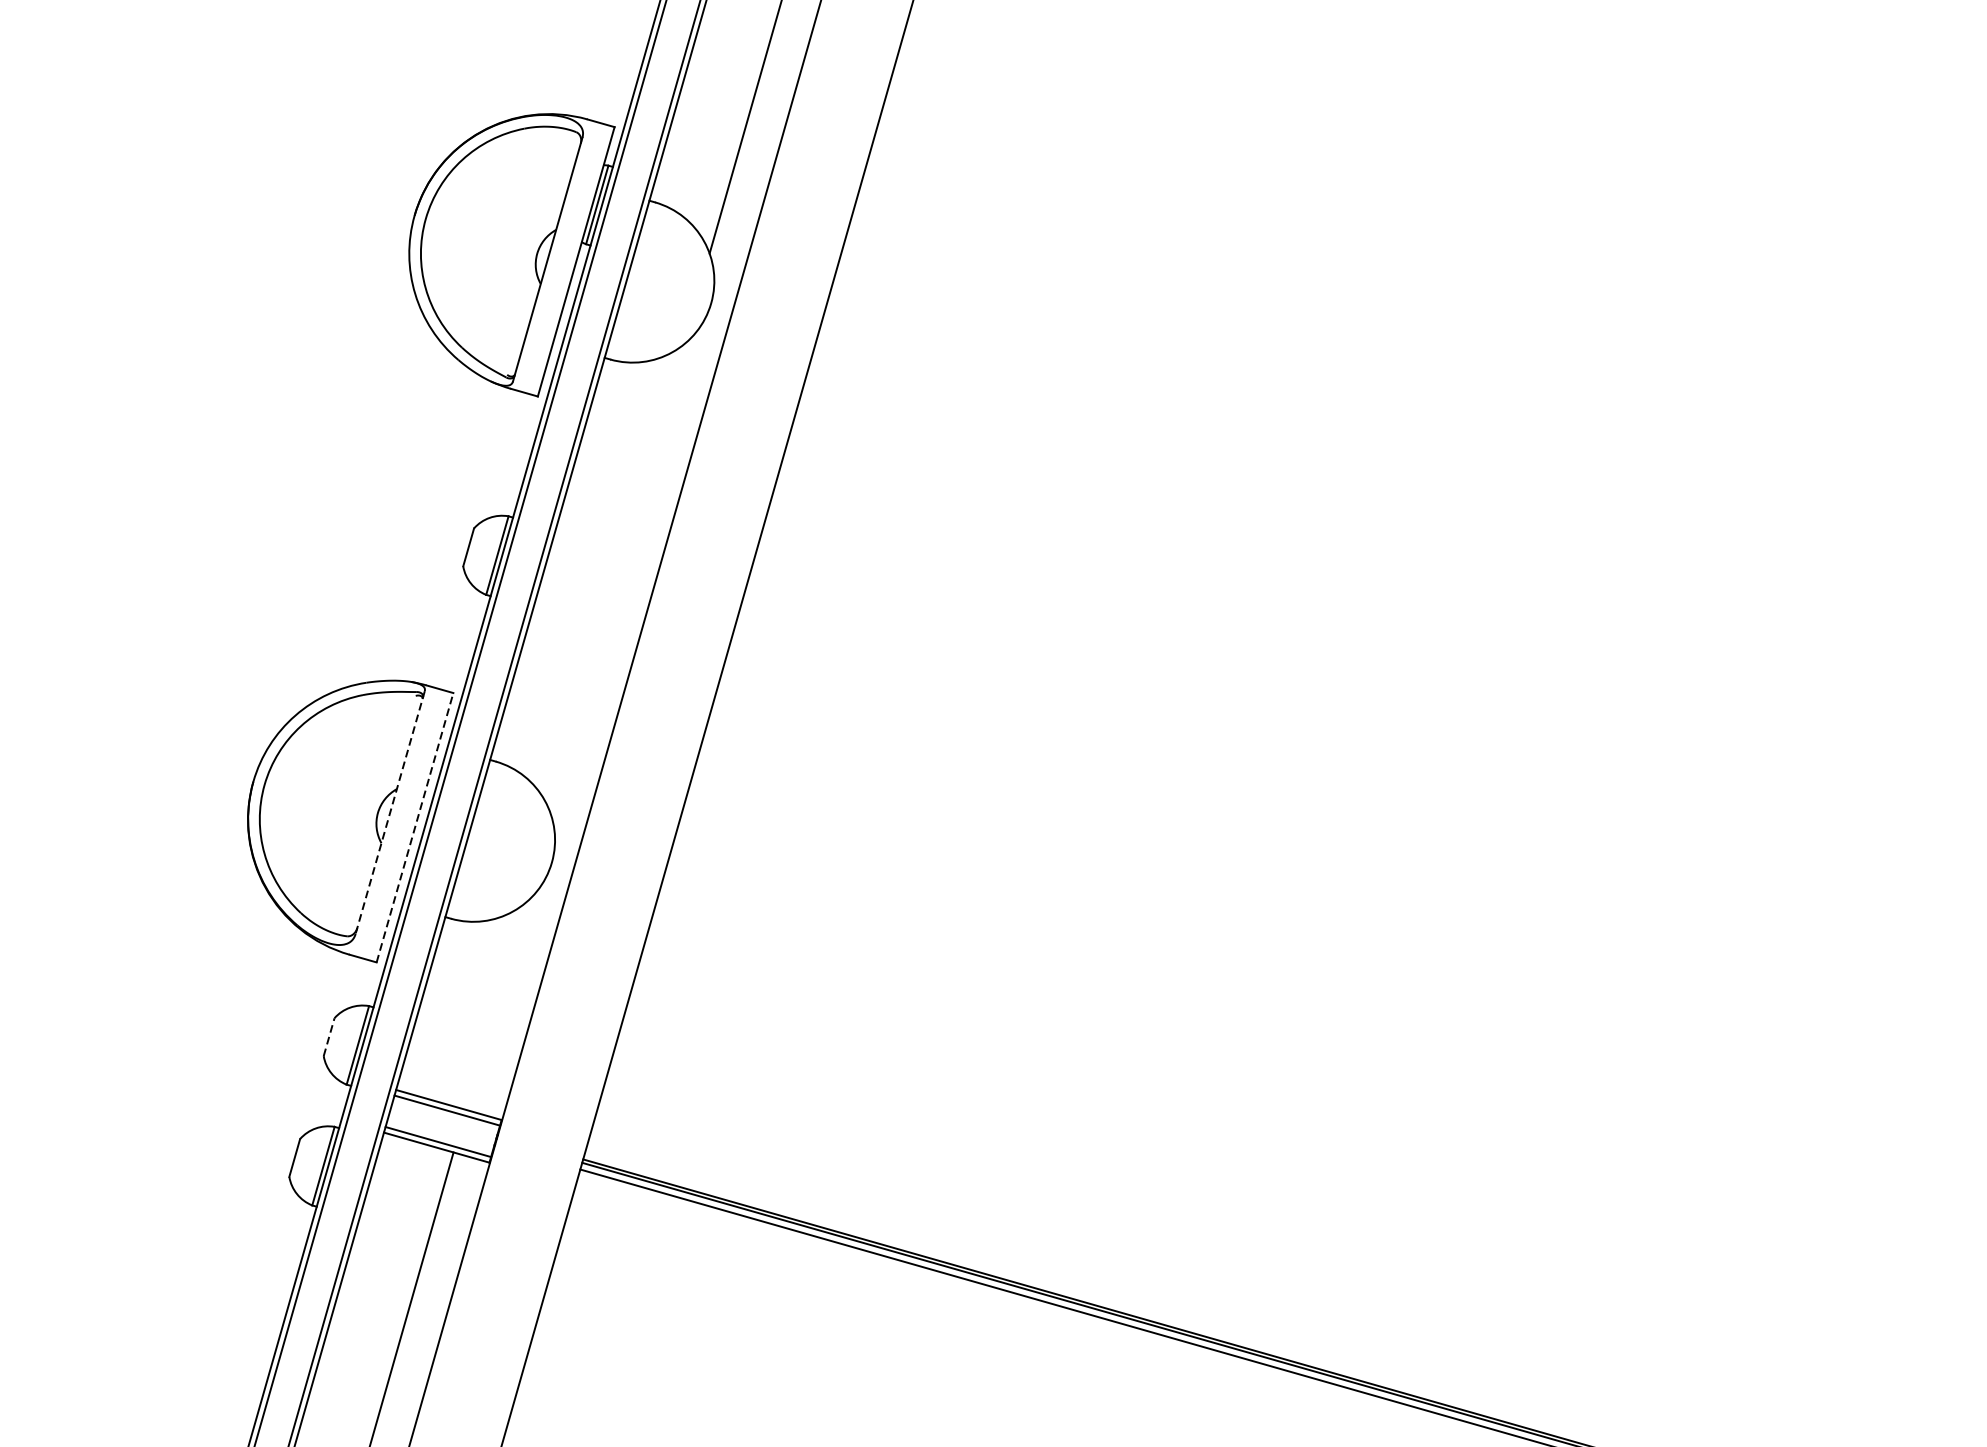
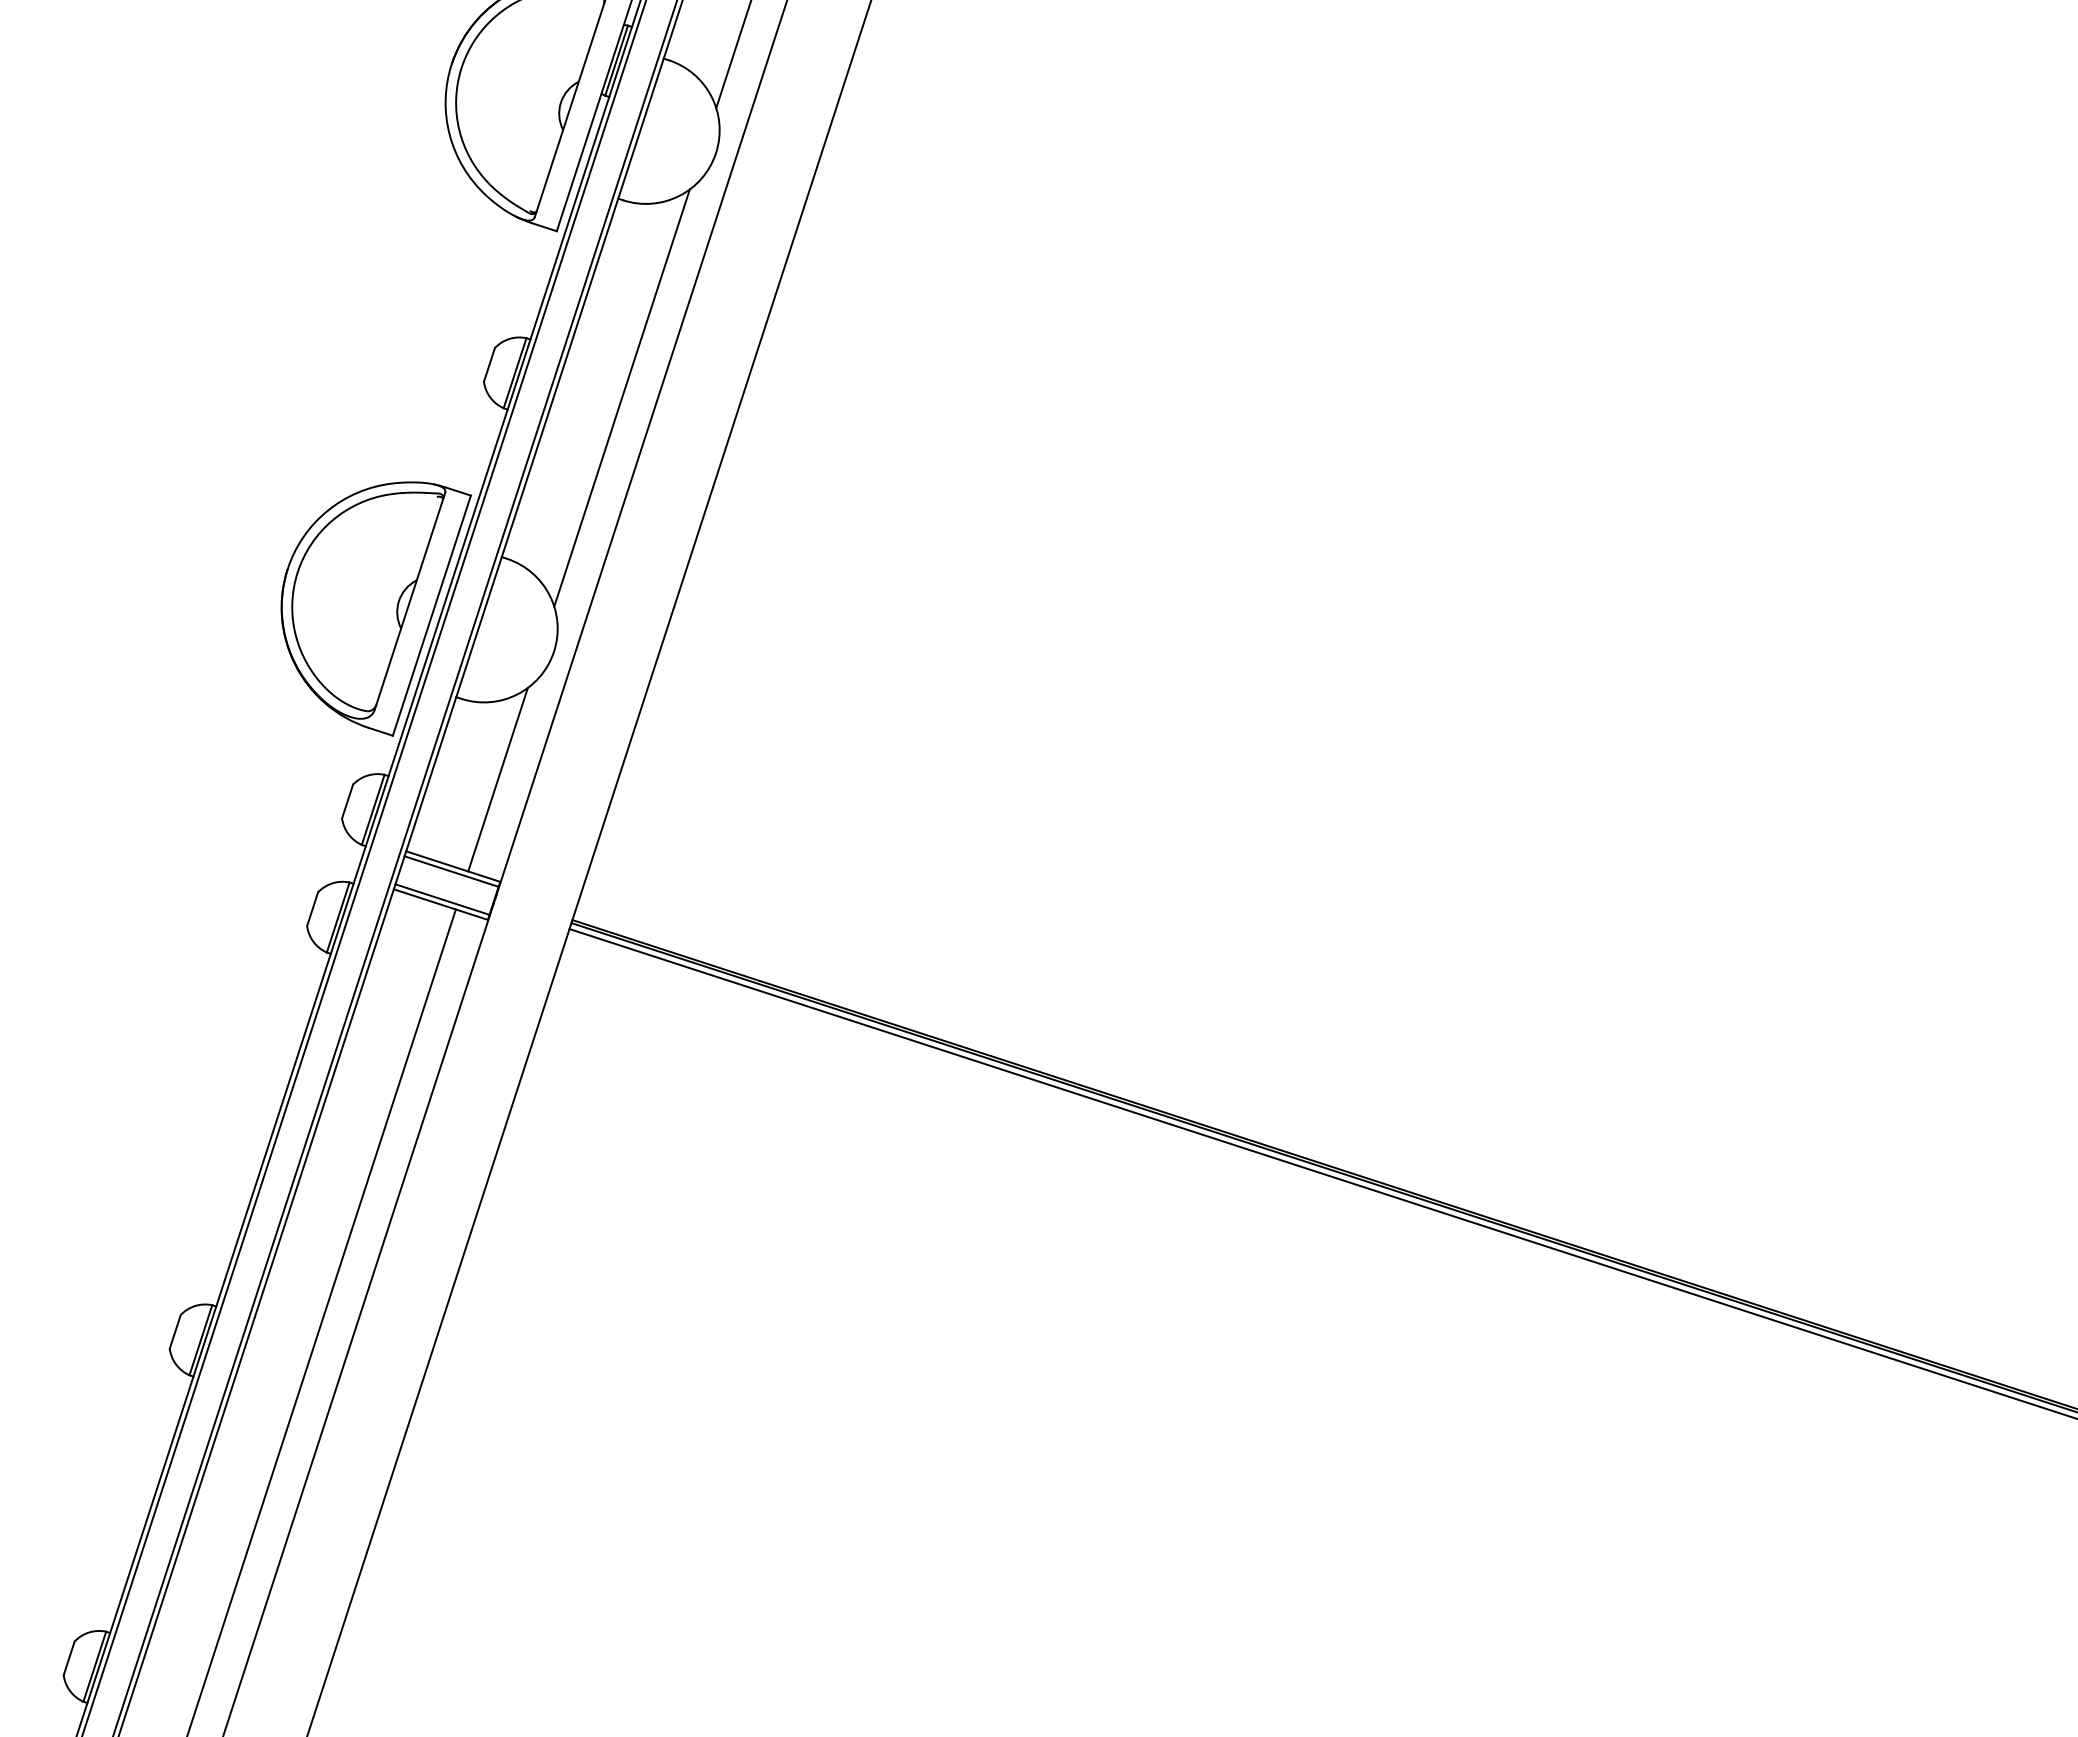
line: (616, 578) -> (621, 397), added
line: (390, 812) -> (410, 601), dashed -> solid
line: (415, 827) -> (432, 615), dashed -> solid
line: (494, 1006) -> (497, 779), added
line: (329, 1037) -> (347, 801), dashed -> solid

